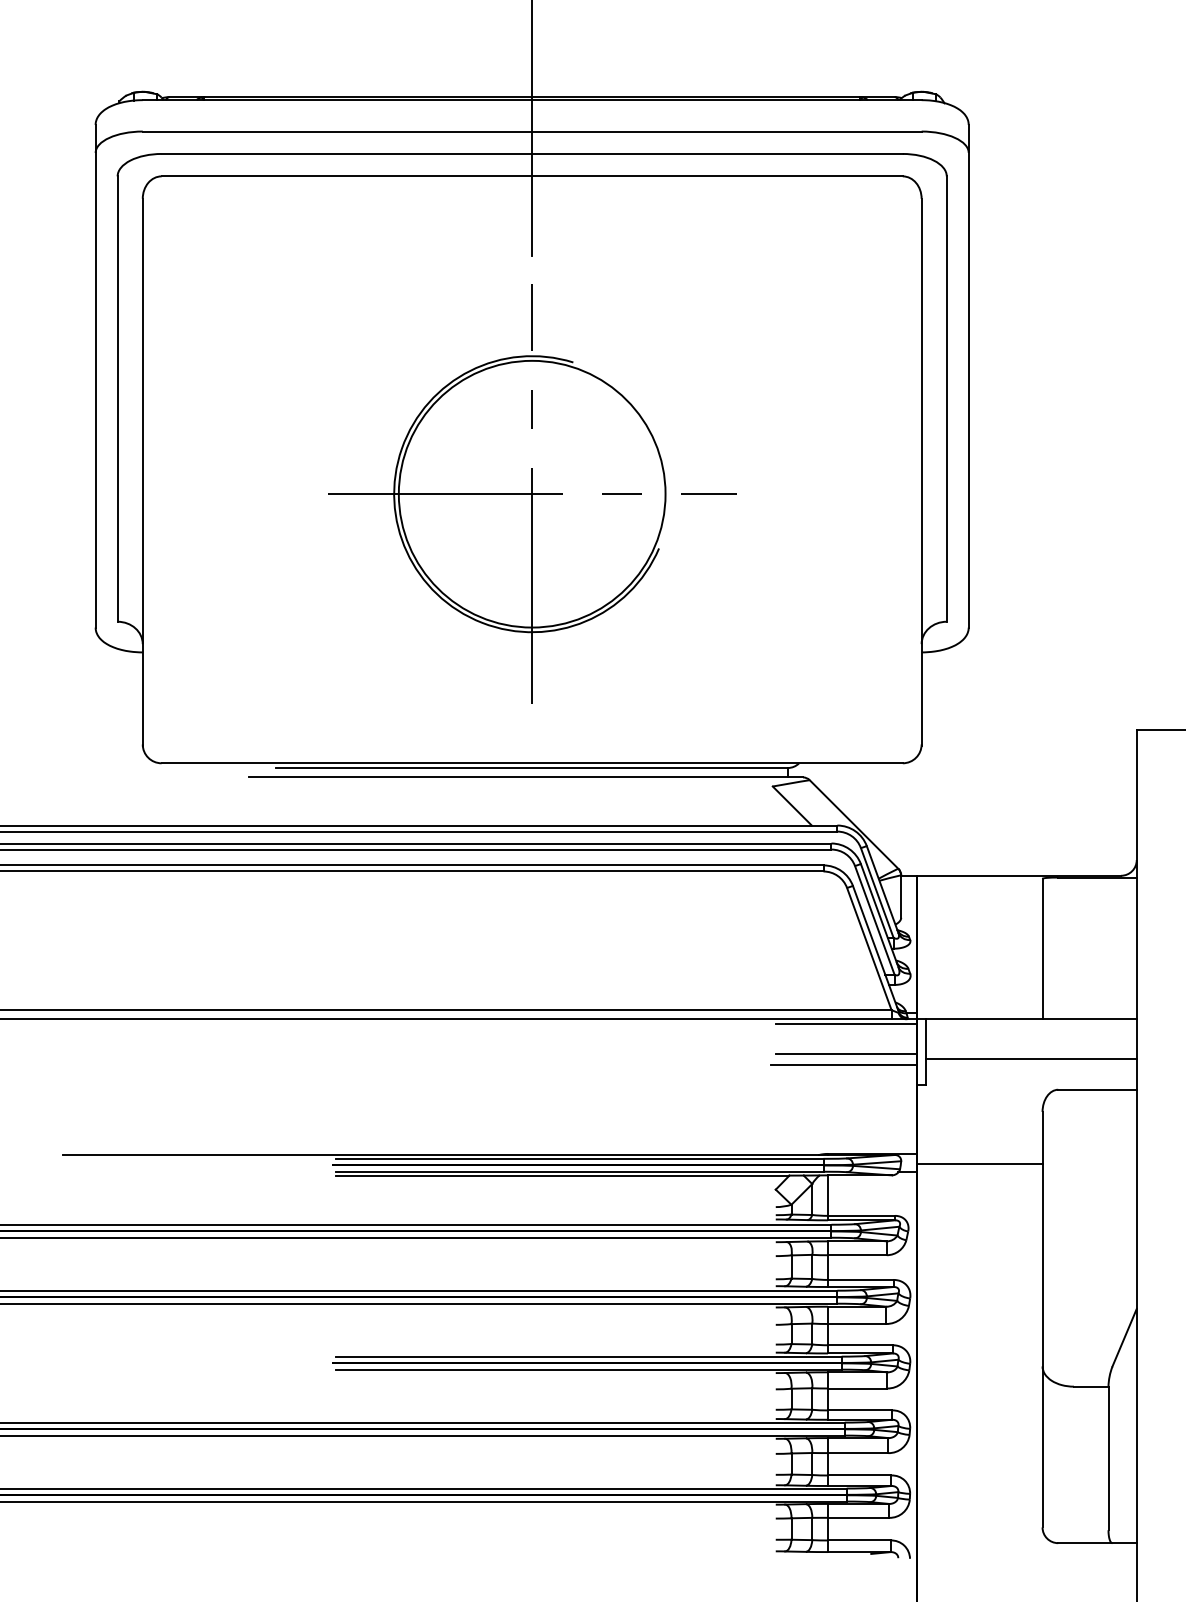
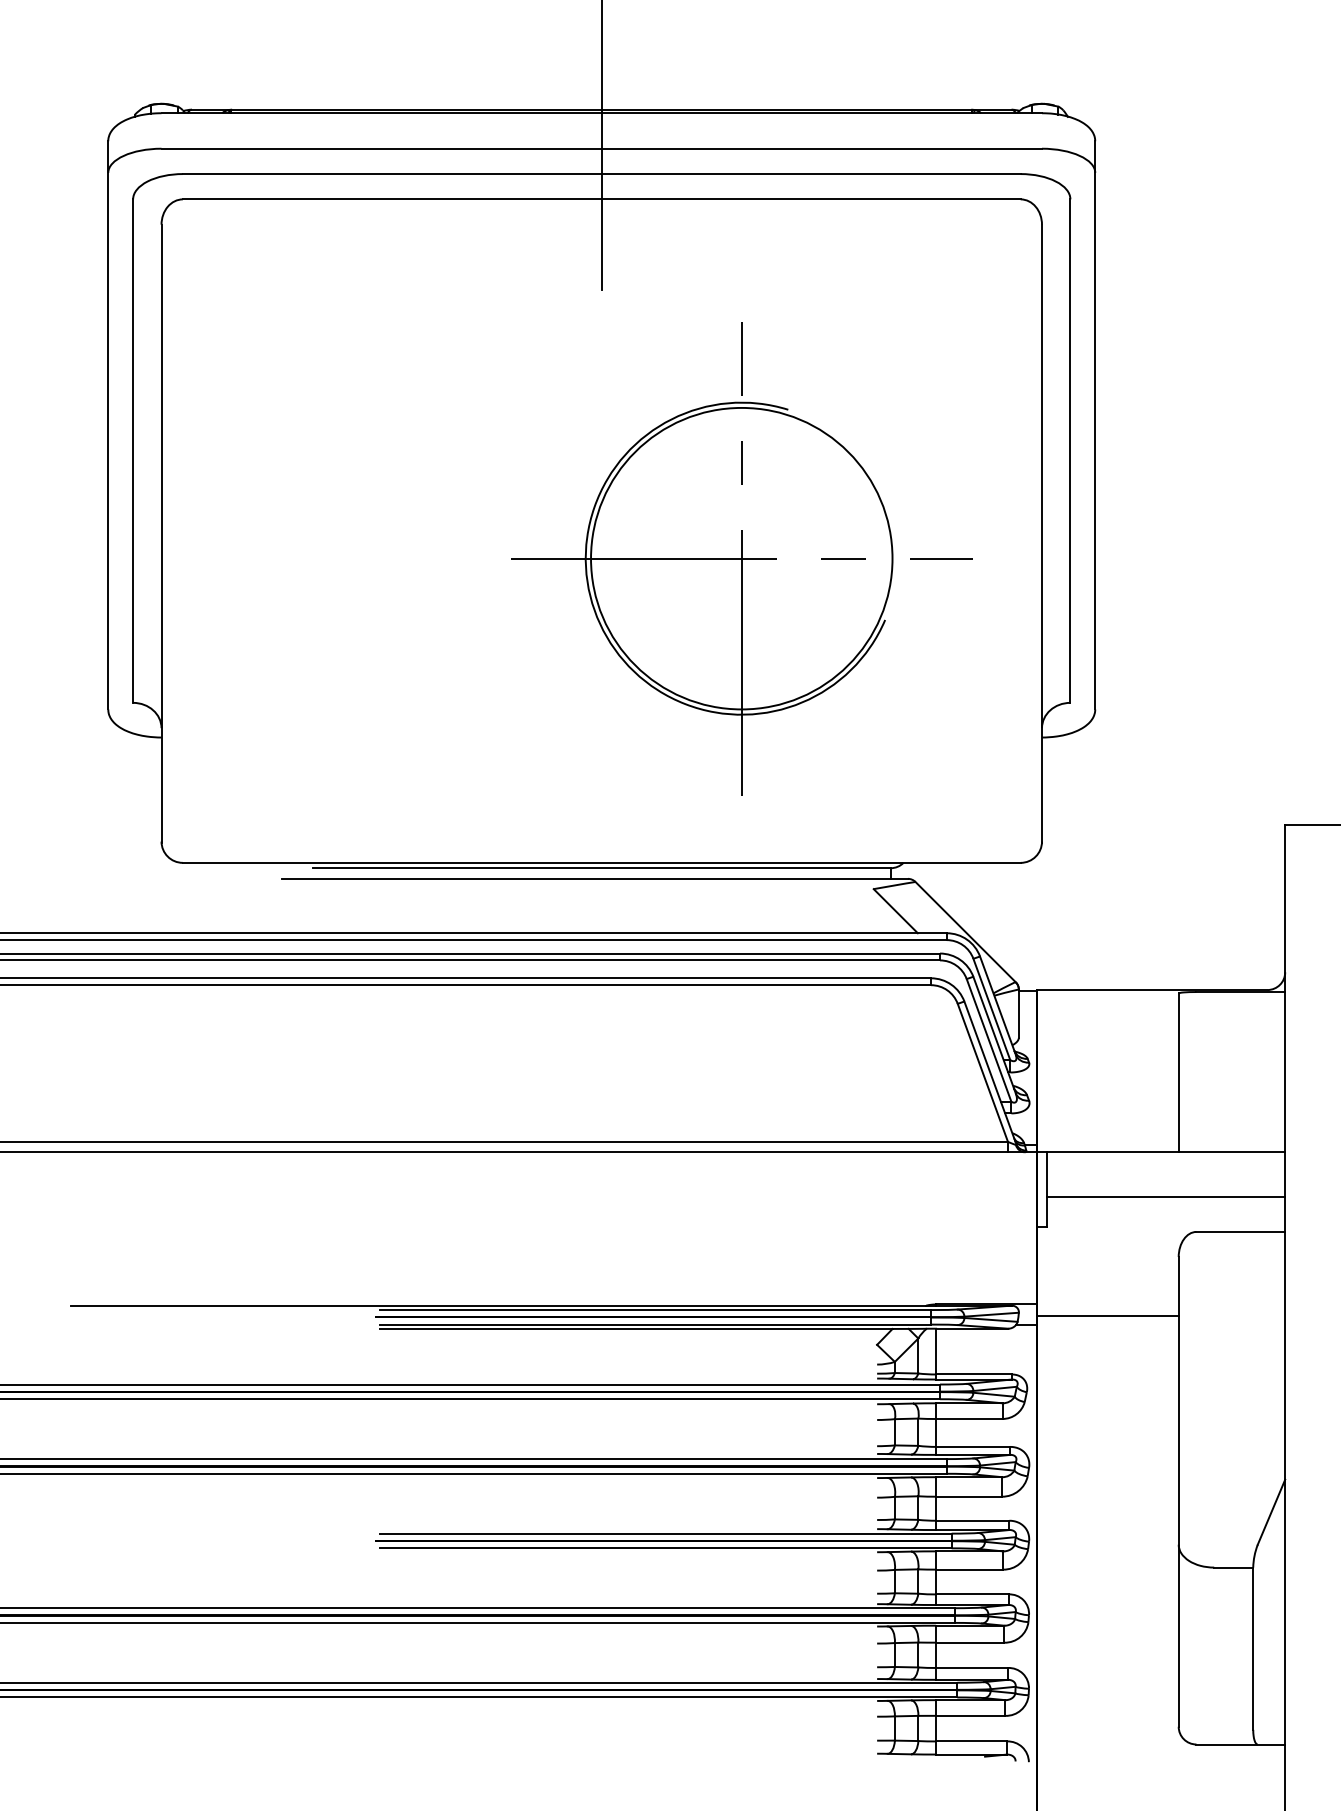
part: (531, 494) -> (741, 558), moved
line: (845, 1023) -> (956, 1157), removed
line: (845, 1053) -> (956, 1191), removed
line: (843, 1064) -> (953, 1203), removed

